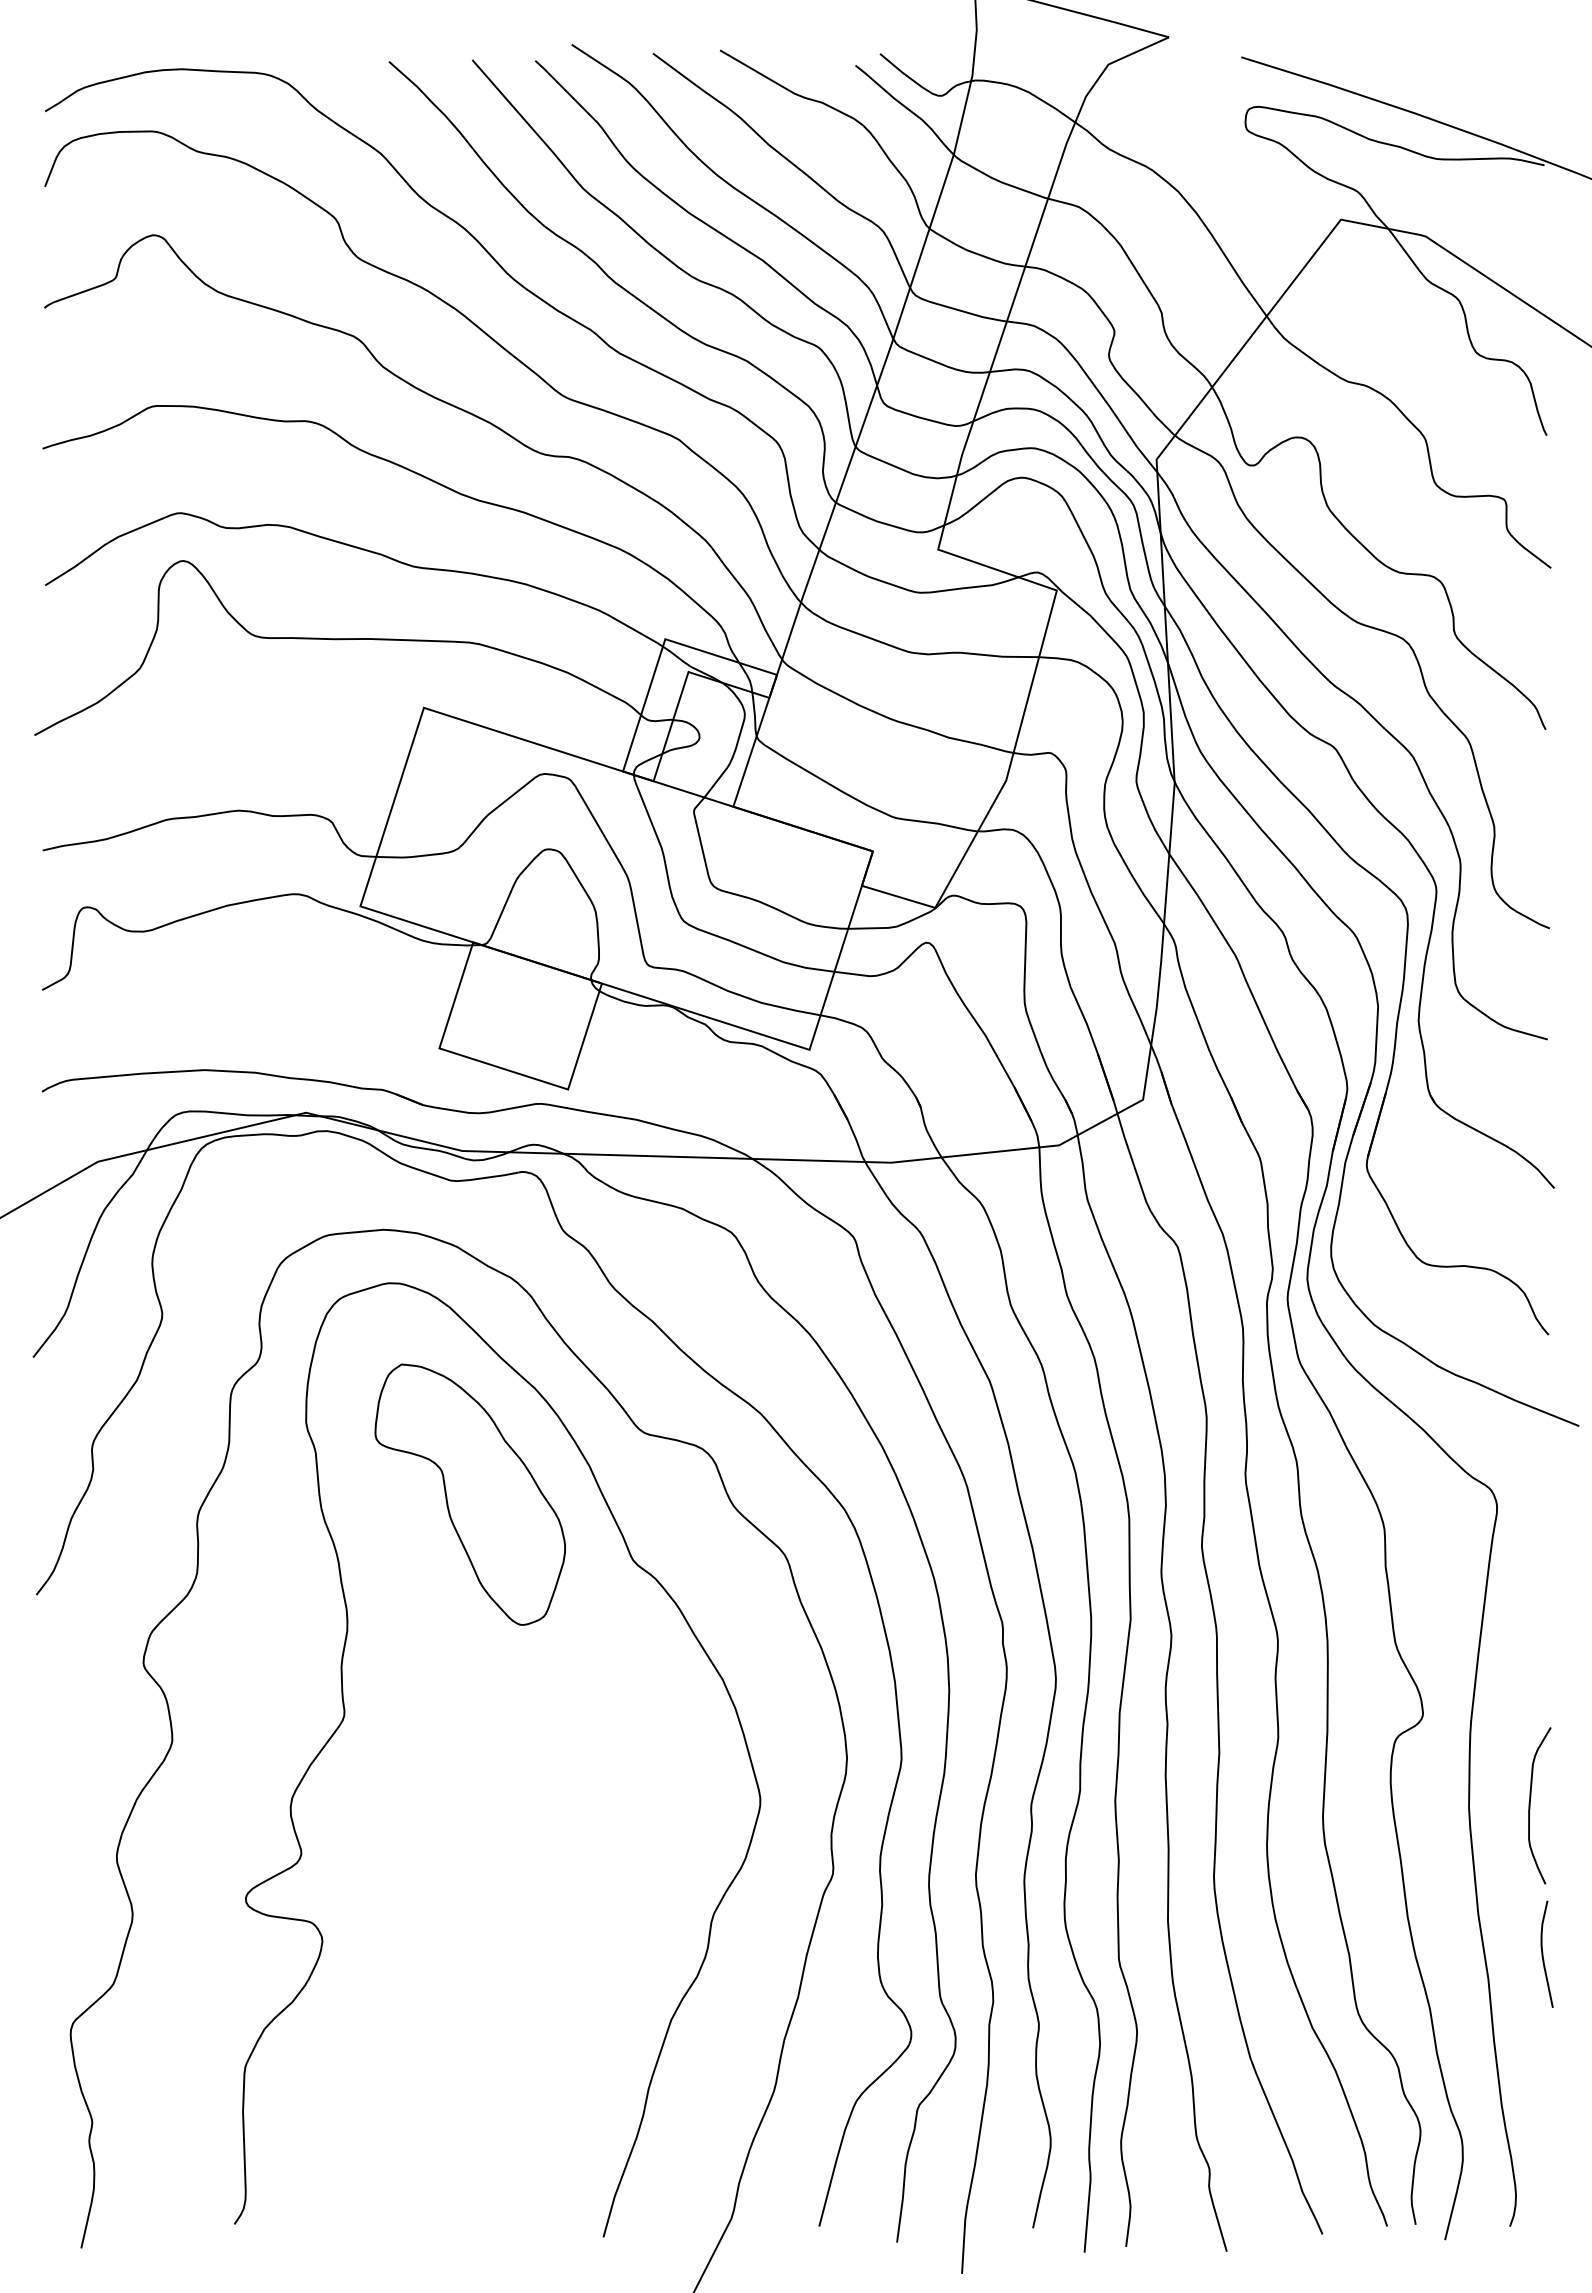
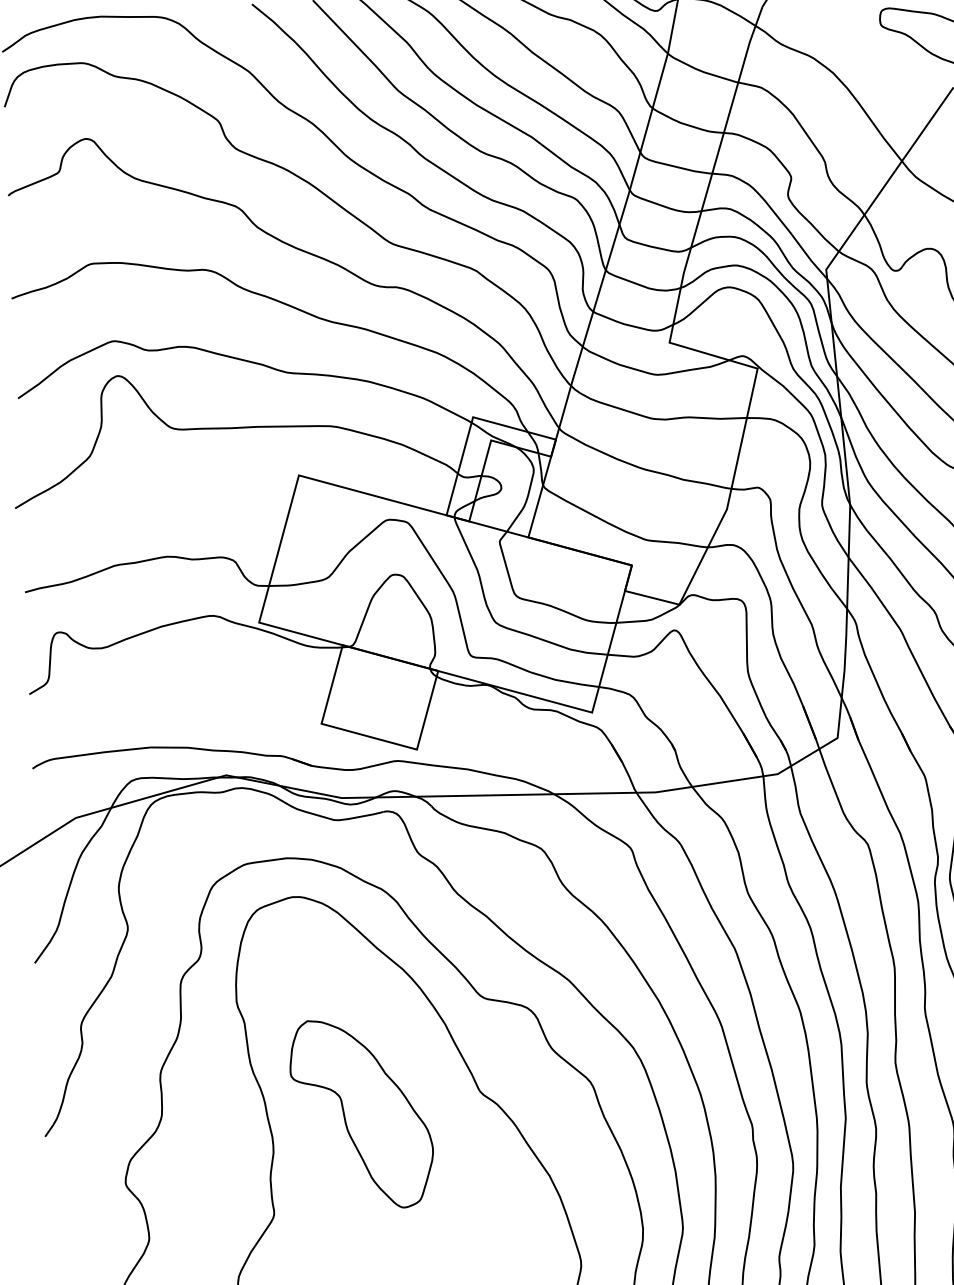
part: (469, 1494) -> (361, 1113), moved

